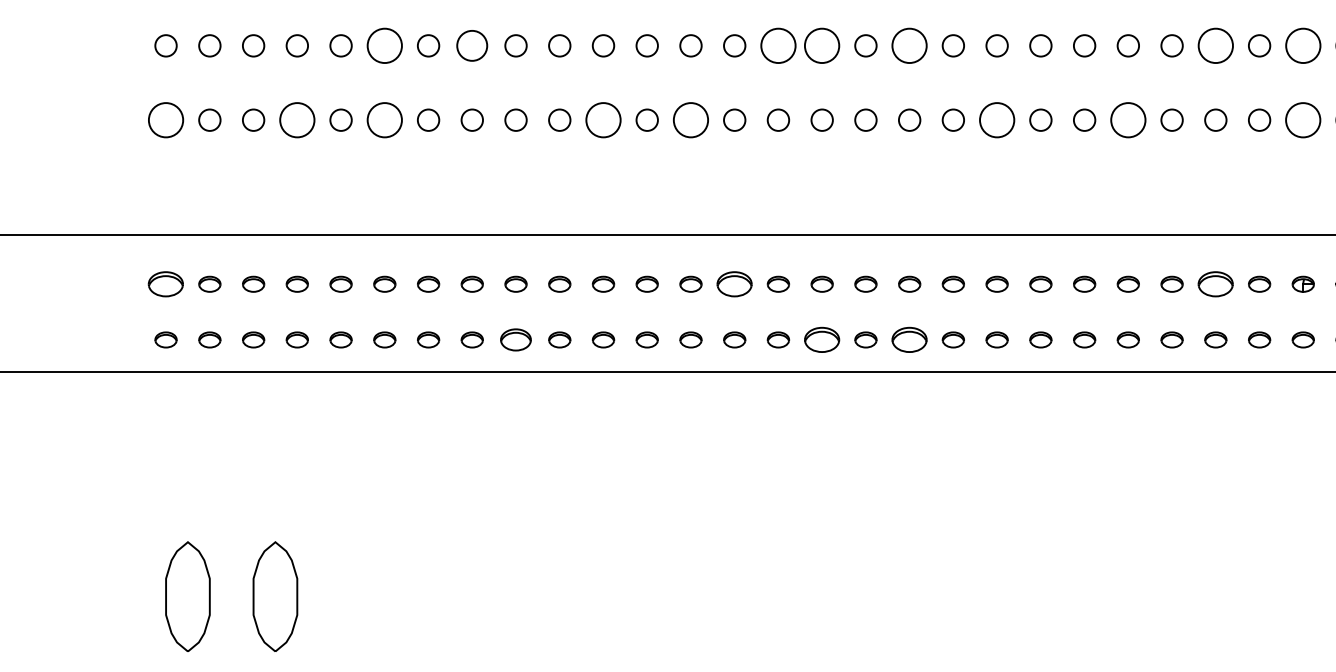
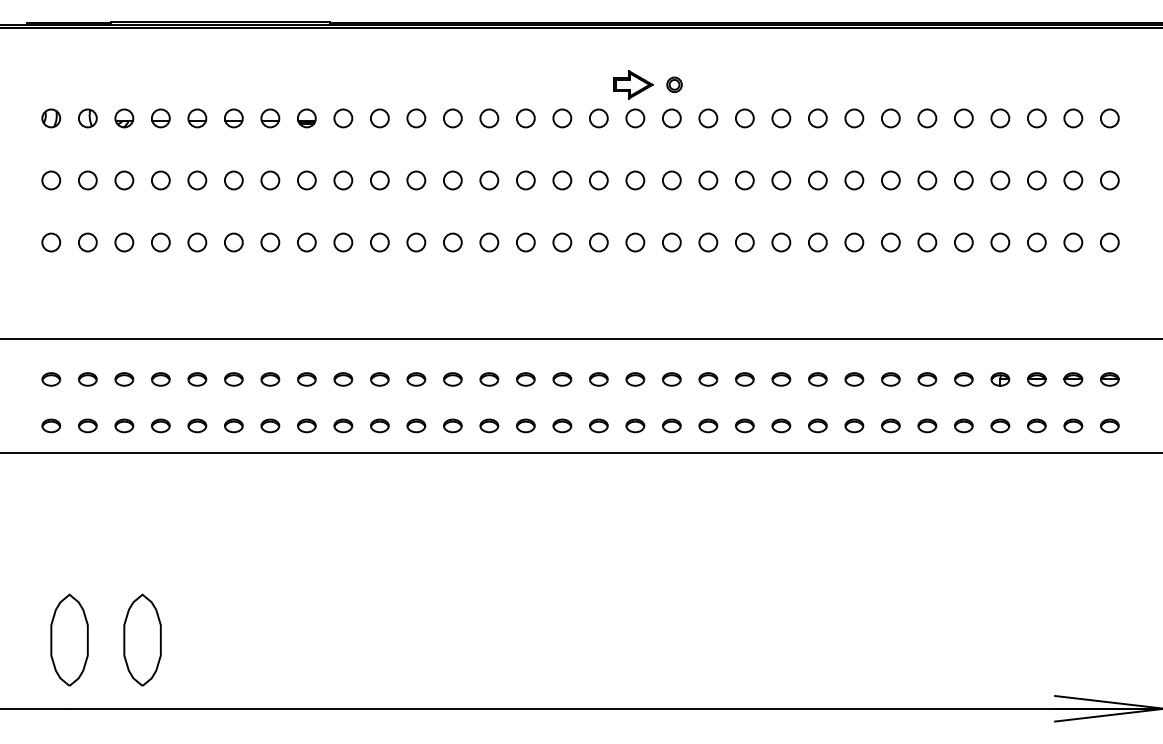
circle: (384, 45) -> (233, 180), size x0.62
circle: (471, 45) -> (306, 180), size x0.71
circle: (778, 45) -> (562, 180), size x0.62
circle: (821, 45) -> (598, 180), size x0.62
circle: (909, 45) -> (671, 180), size x0.62
circle: (1216, 45) -> (927, 180), size x0.62
circle: (1303, 45) -> (1000, 180), size x0.62
circle: (166, 120) -> (51, 242), size x0.62
circle: (296, 120) -> (160, 242), size x0.62
circle: (384, 120) -> (233, 242), size x0.62
circle: (603, 120) -> (416, 242), size x0.62
circle: (691, 120) -> (489, 242), size x0.62
circle: (996, 120) -> (744, 242), size x0.62
circle: (1128, 120) -> (854, 242), size x0.62
circle: (1303, 120) -> (1000, 242), size x0.62
part: (166, 284) -> (51, 379), size x0.62
part: (734, 284) -> (525, 379), size x0.62
part: (1216, 284) -> (927, 379), size x0.62
part: (516, 339) -> (343, 425), size x0.71
part: (821, 339) -> (598, 425), size x0.62
part: (909, 339) -> (671, 425), size x0.62

